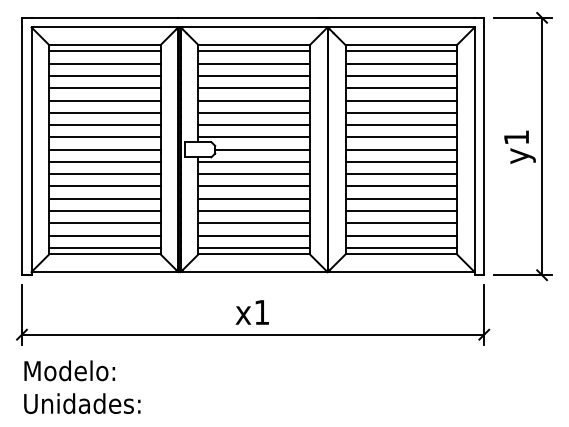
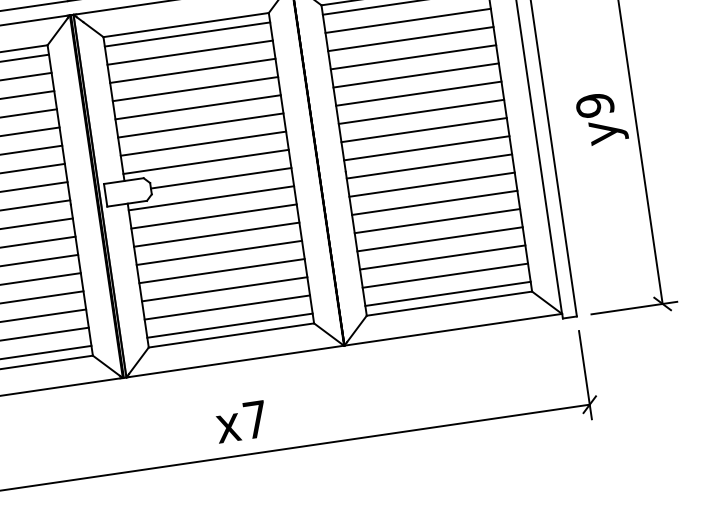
text: (516, 137) -> (594, 105), y1 -> y9
text: (262, 312) -> (256, 419), x1 -> x7

